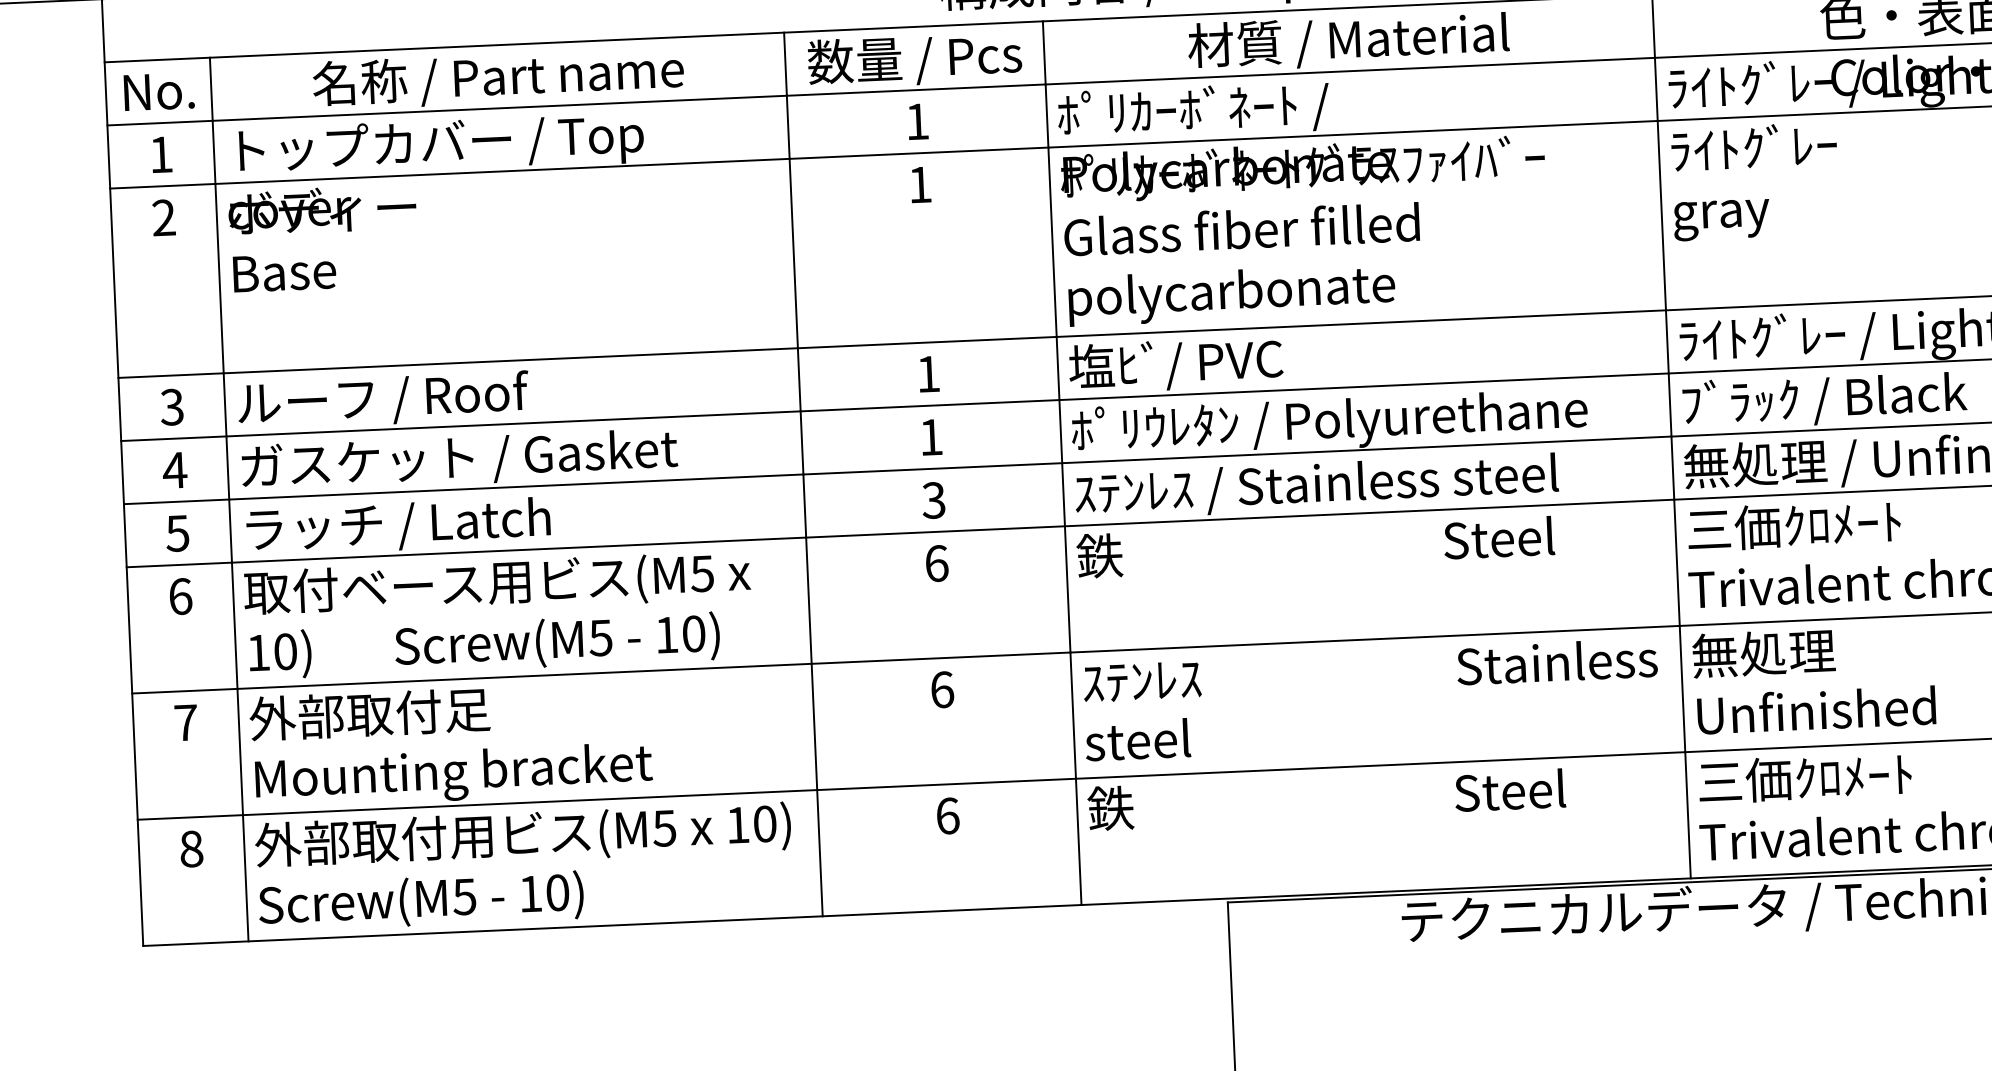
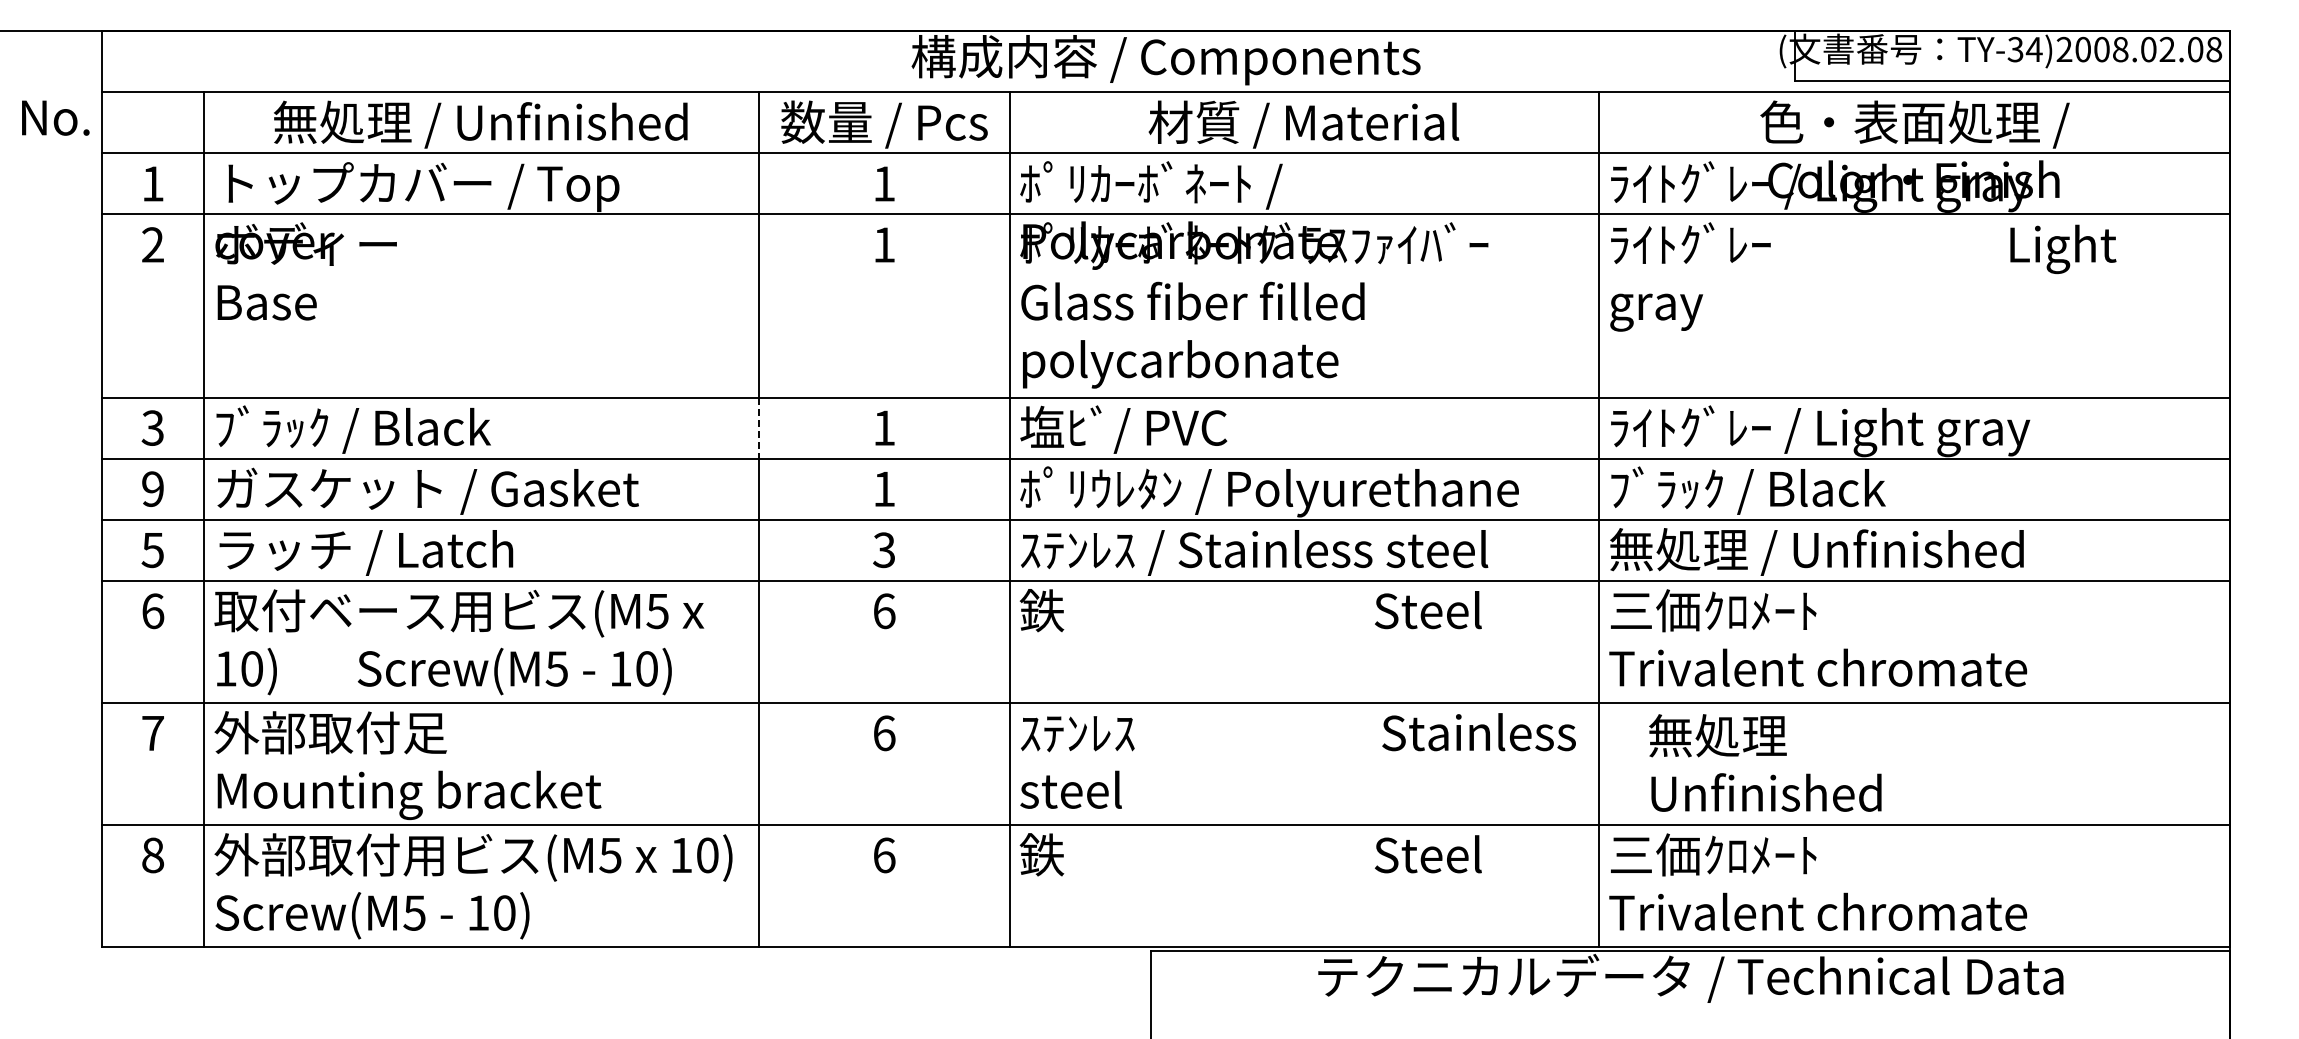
text: (497, 78) -> (480, 124), 名称 / Part name -> 無処理 / Unfinished
text: (158, 91) -> (55, 117), moved
line: (799, 380) -> (759, 428), solid -> dashed
text: (383, 399) -> (357, 429), ルーフ / Roof -> ﾌﾞﾗｯｸ / Black
text: (174, 470) -> (152, 489), 4 -> 9
text: (1814, 678) -> (1765, 762), moved

